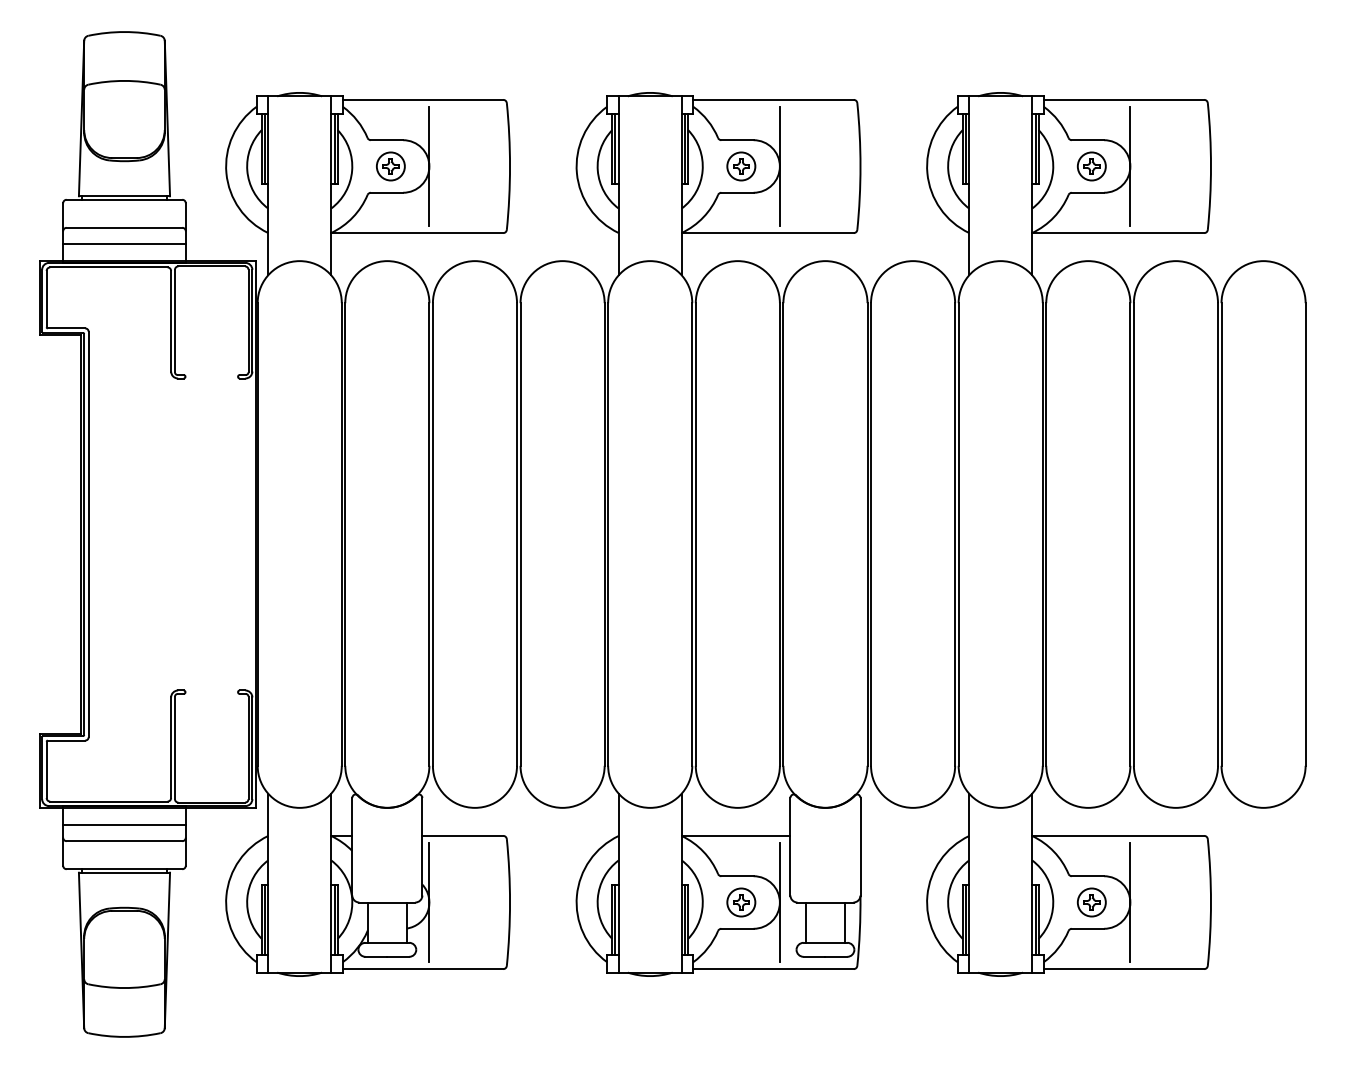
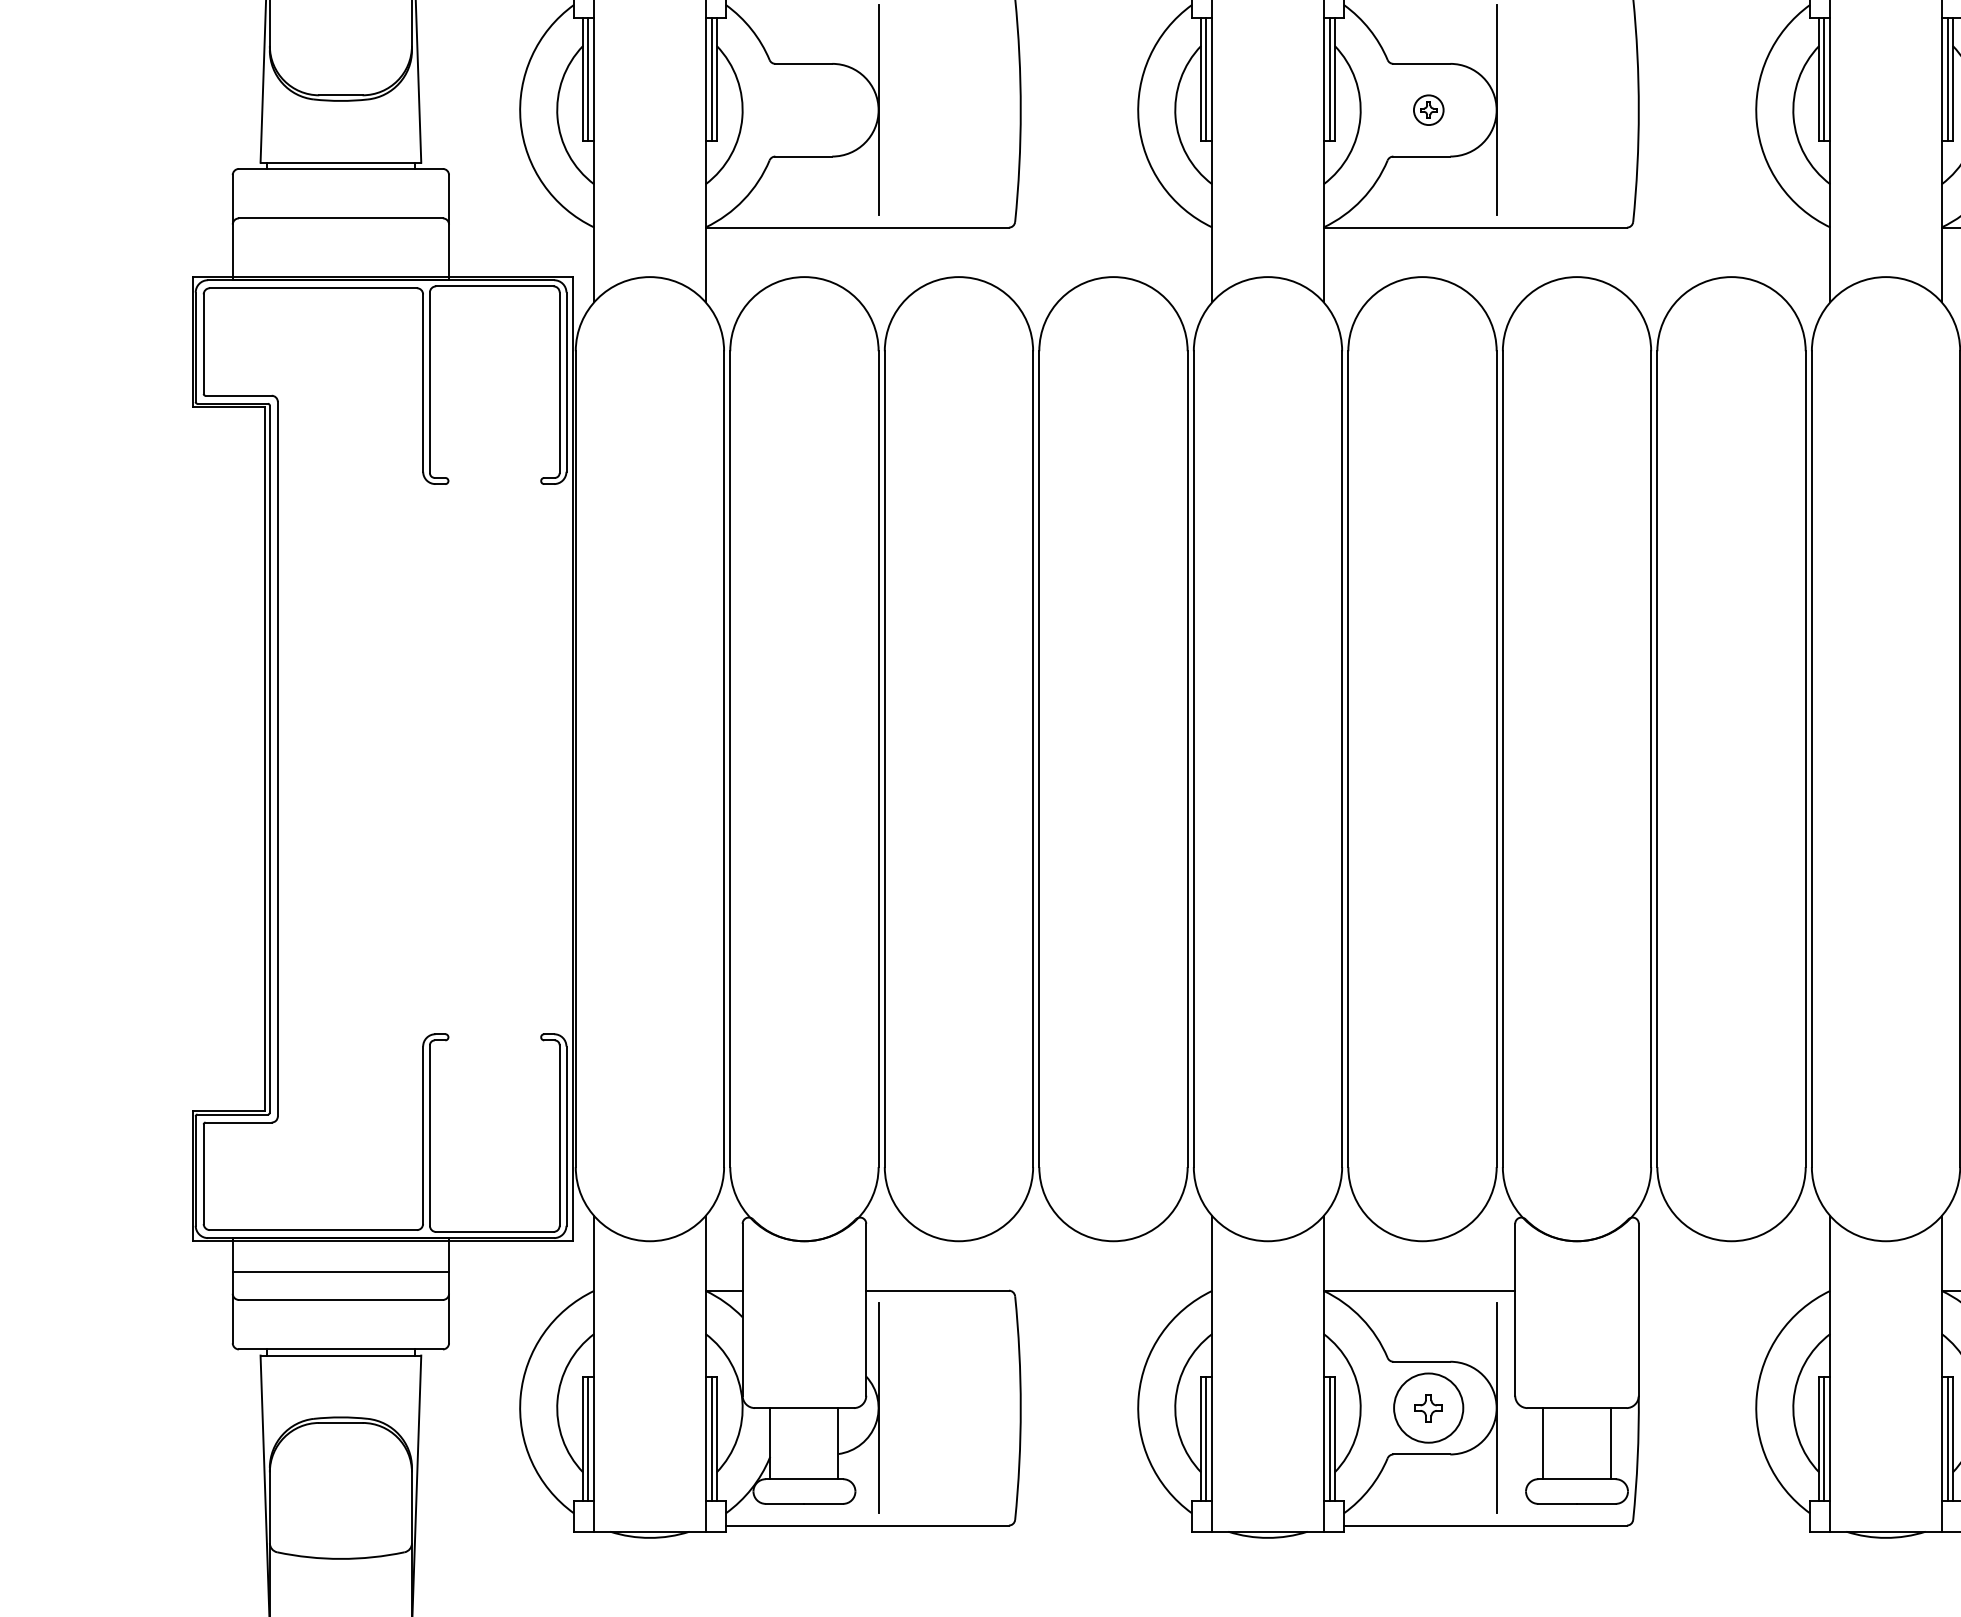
part: (390, 166) -> (809, 110), removed
part: (741, 166) -> (1428, 110), size x0.6
line: (124, 243) -> (340, 246), removed
circle: (741, 902) -> (1428, 1408), size x1.4

